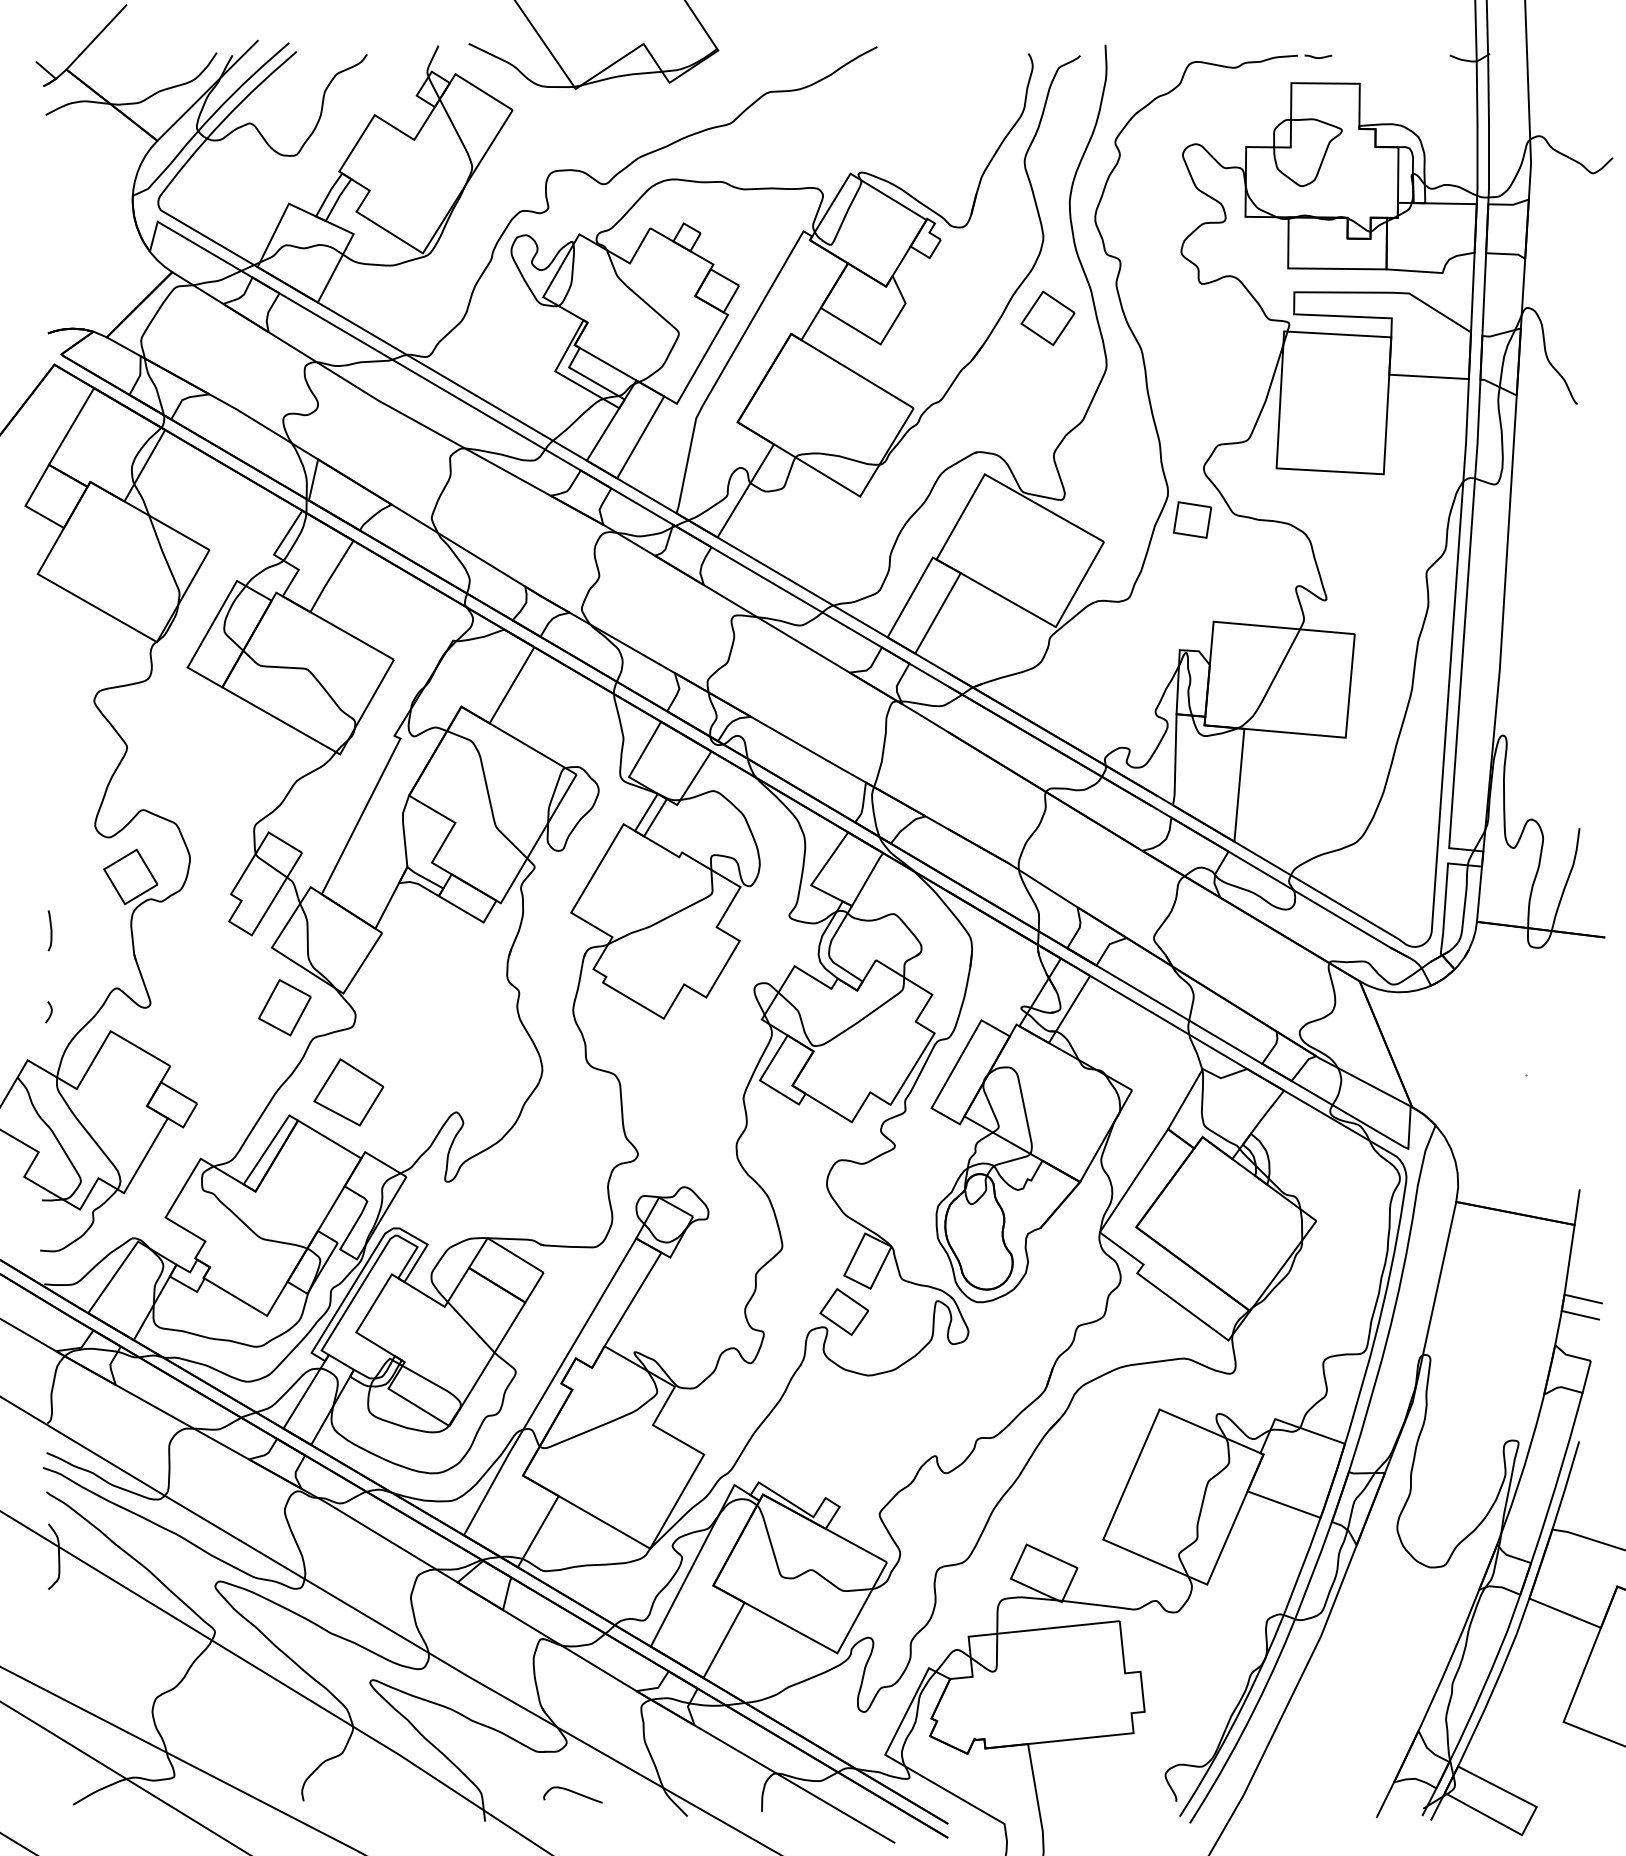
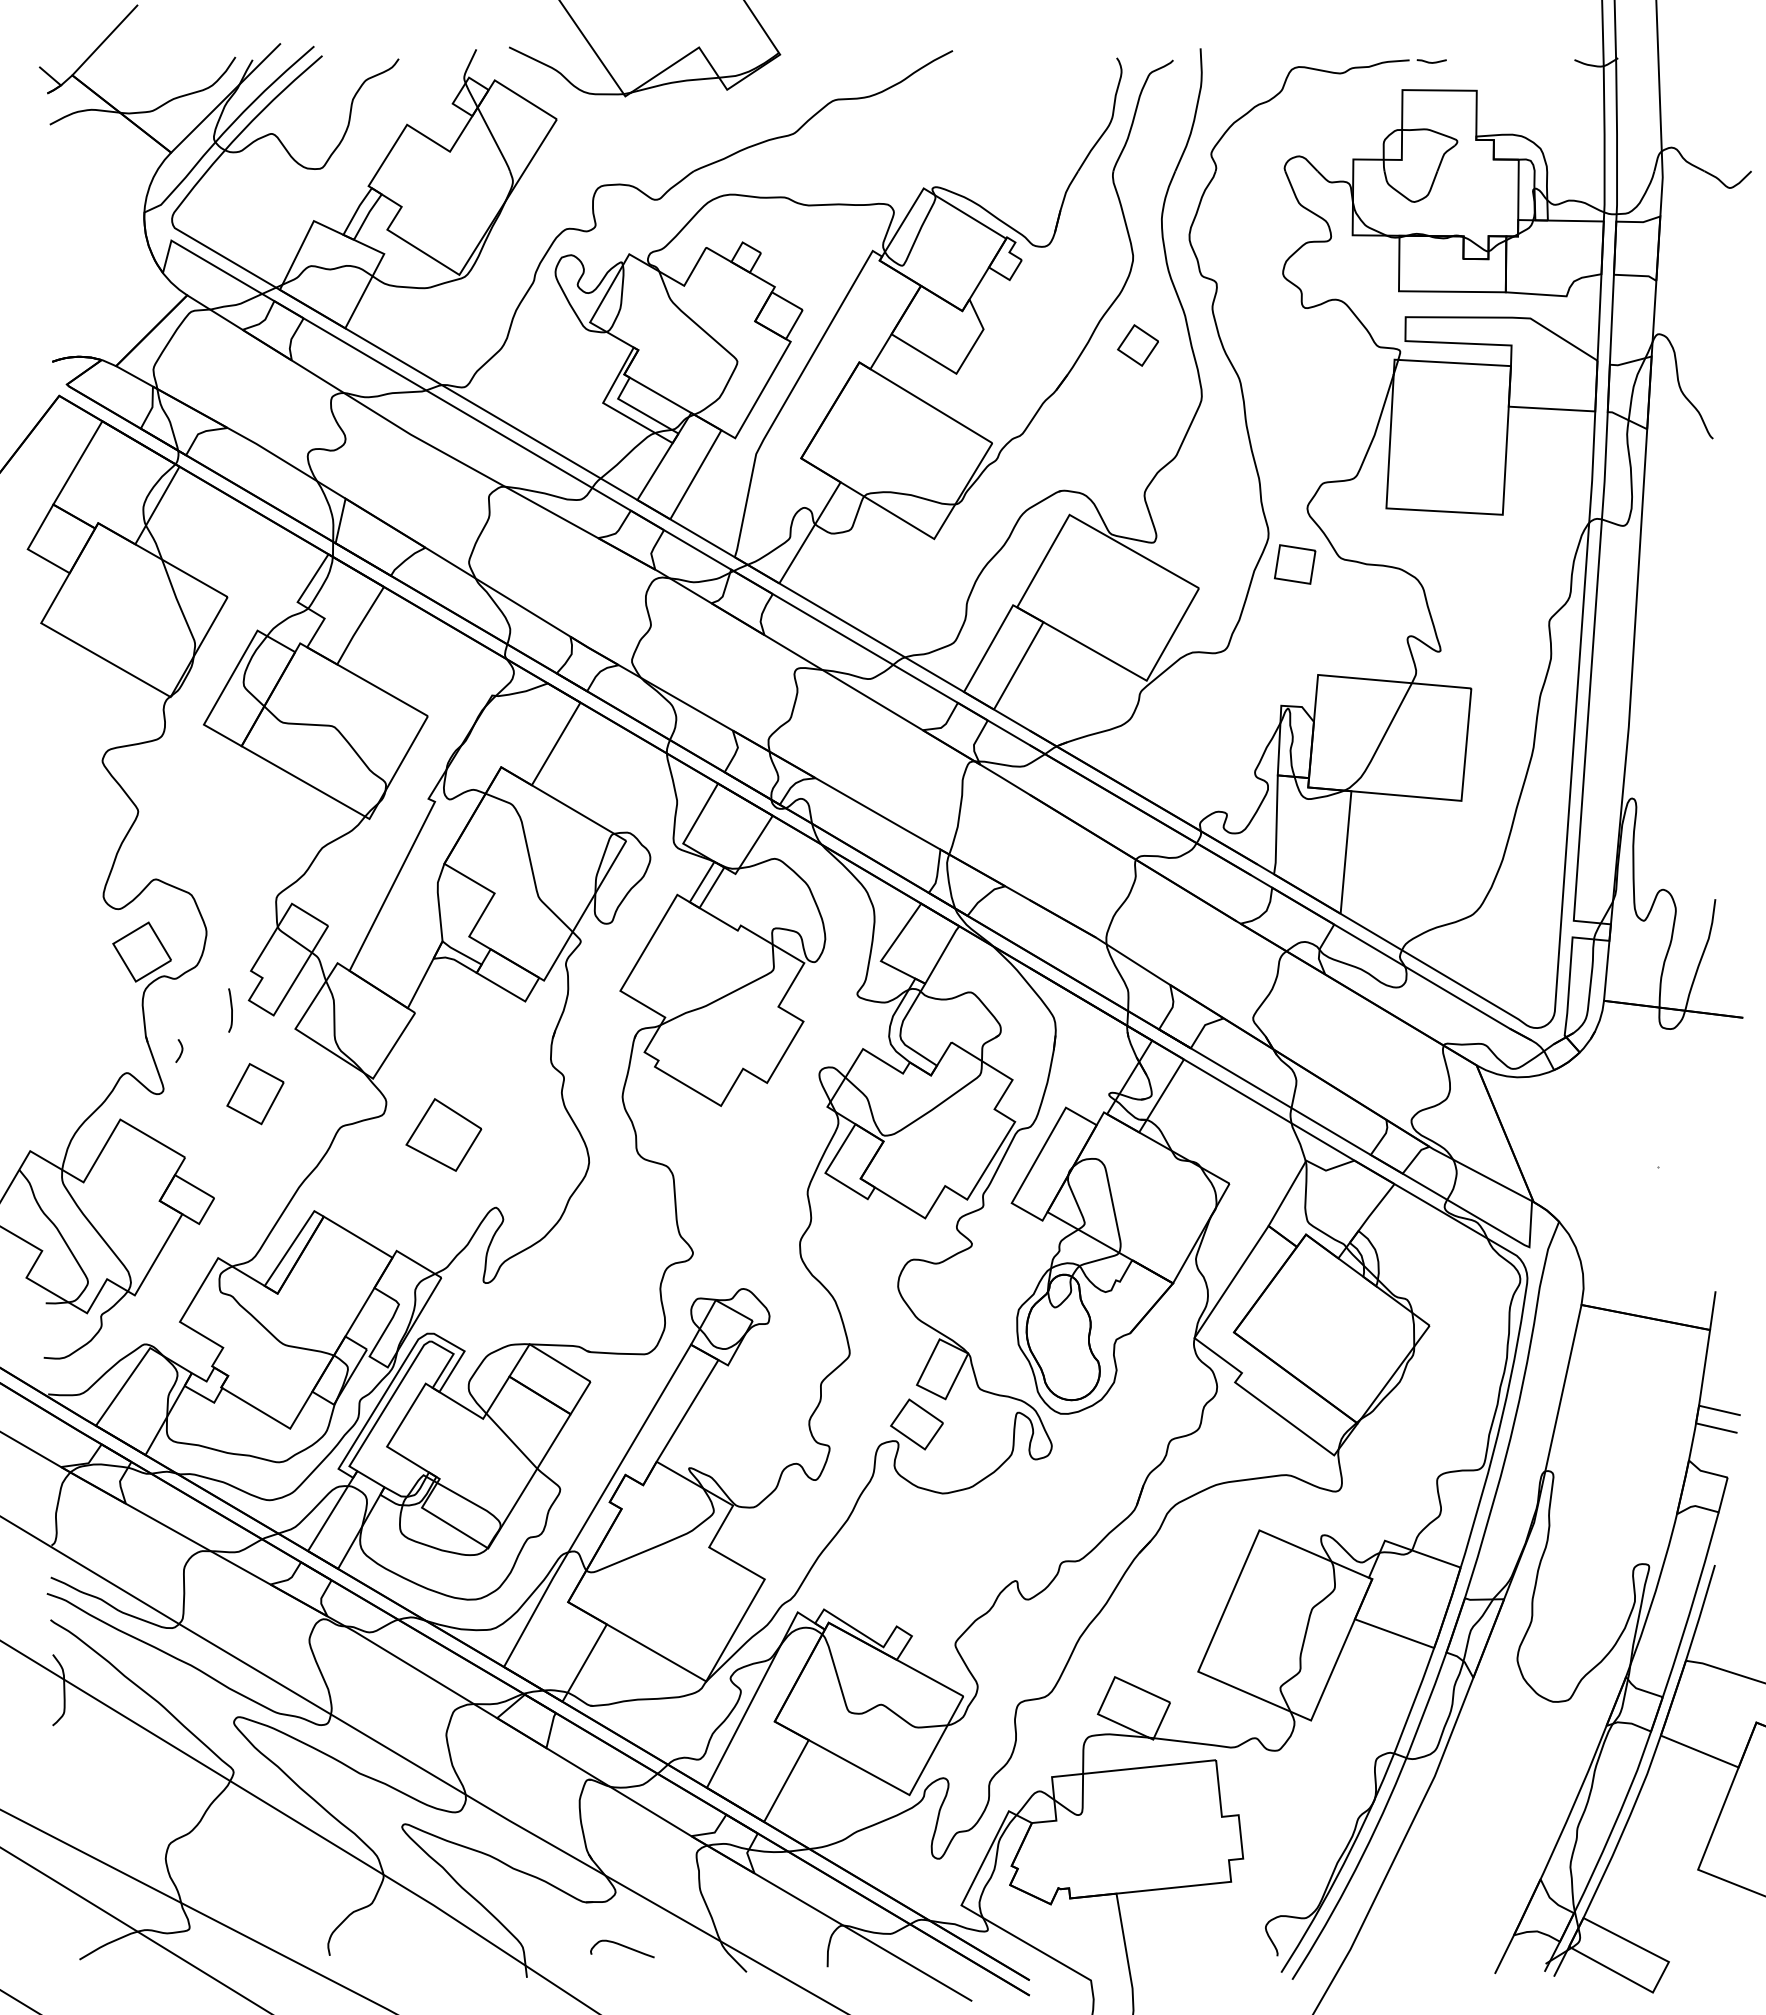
part: (1047, 318) -> (1137, 345), size x0.7
curve: (50, 930) -> (231, 1010), moved
part: (284, 1008) -> (255, 1094), moved
curve: (50, 1011) -> (181, 1050), moved
part: (348, 1091) -> (443, 1134), moved

